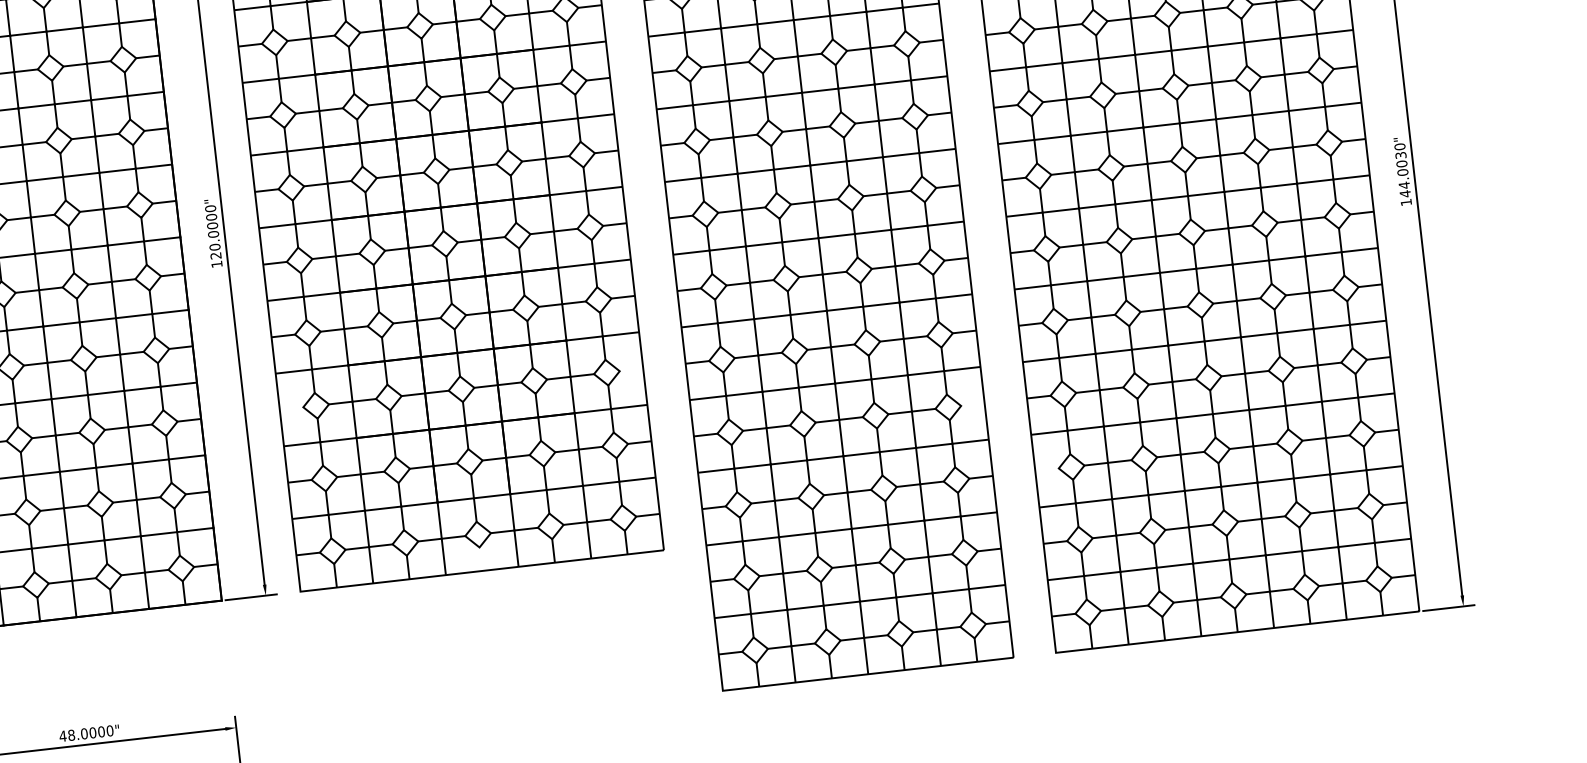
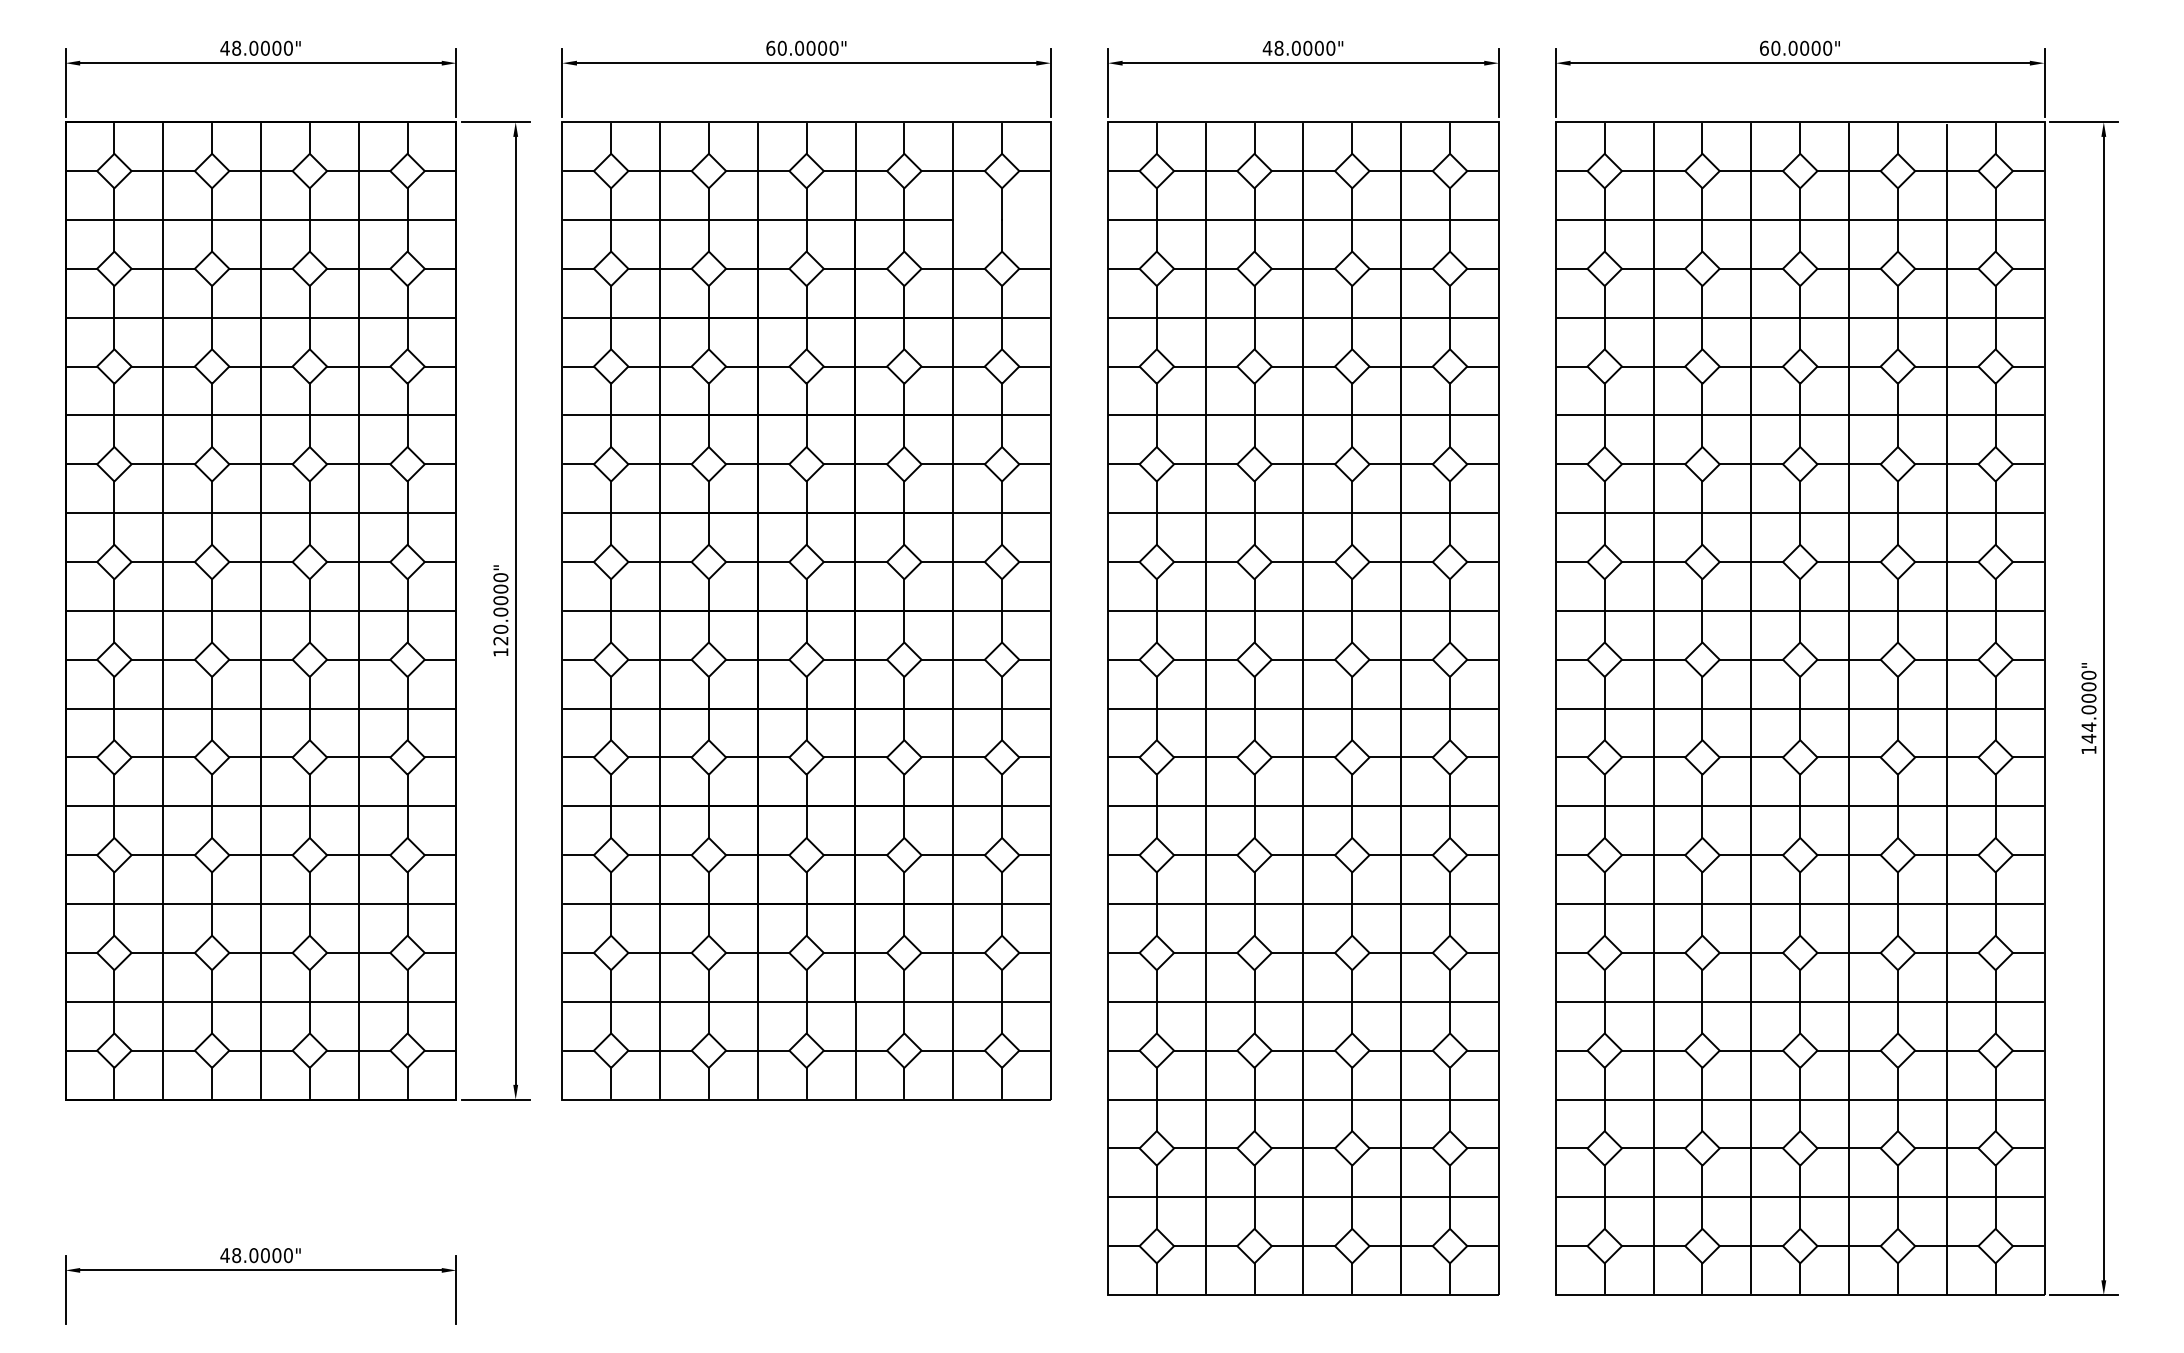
text: (1400, 155) -> (2088, 686), 144.0030" -> 144.0000"
line: (631, 370) -> (1034, 855), added
line: (972, 404) -> (1482, 952), added
line: (291, 408) -> (578, 855), added
line: (1047, 469) -> (1572, 1050), added
line: (480, 558) -> (806, 1082), added

